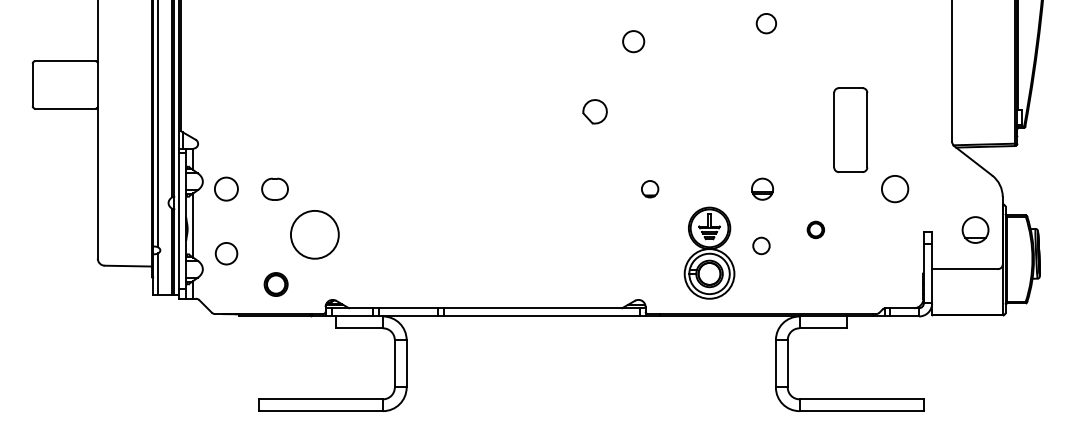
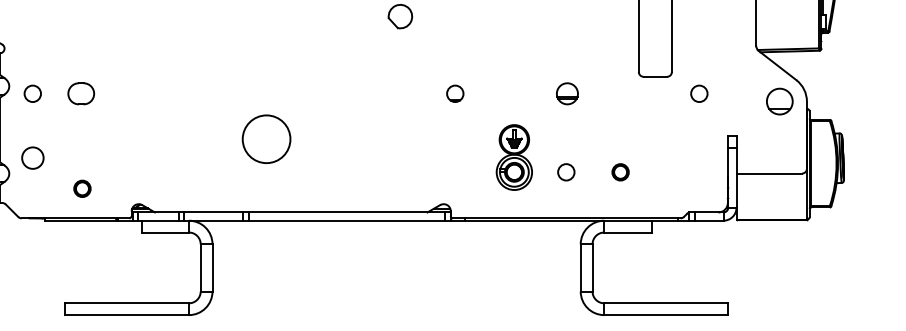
circle: (226, 189) -> (32, 94), size x0.71
circle: (894, 189) -> (698, 94), size x0.62
part: (815, 229) -> (620, 171), moved
part: (975, 229) -> (779, 101), moved
circle: (314, 234) -> (266, 138), moved
circle: (761, 245) -> (566, 171), moved
part: (708, 252) -> (513, 156), size x0.71
circle: (276, 284) -> (82, 188), size x0.71

